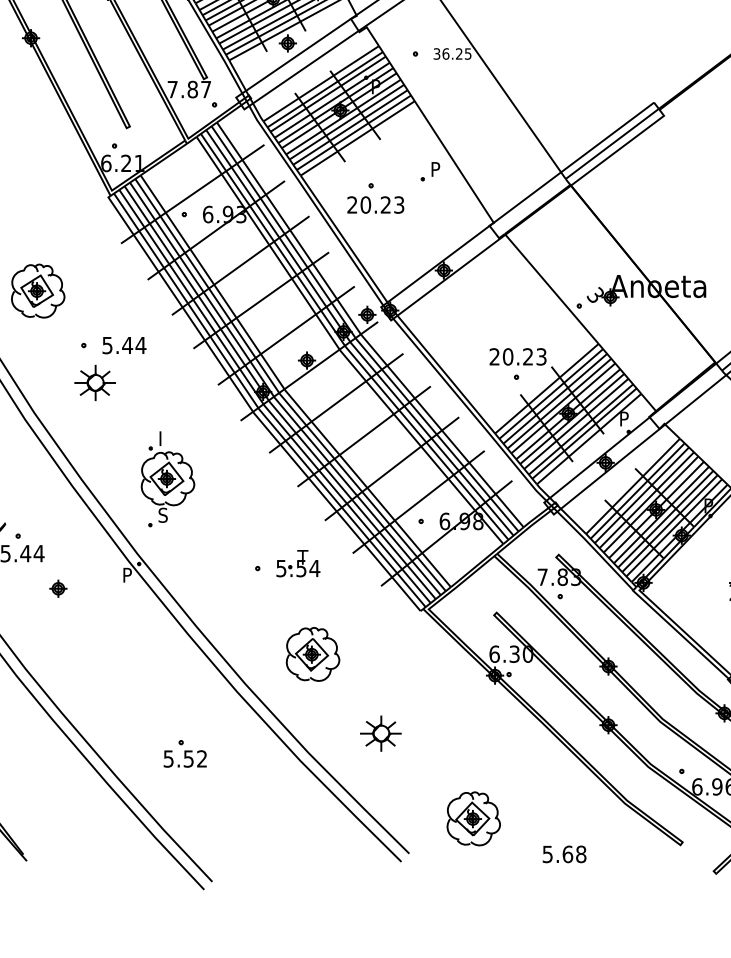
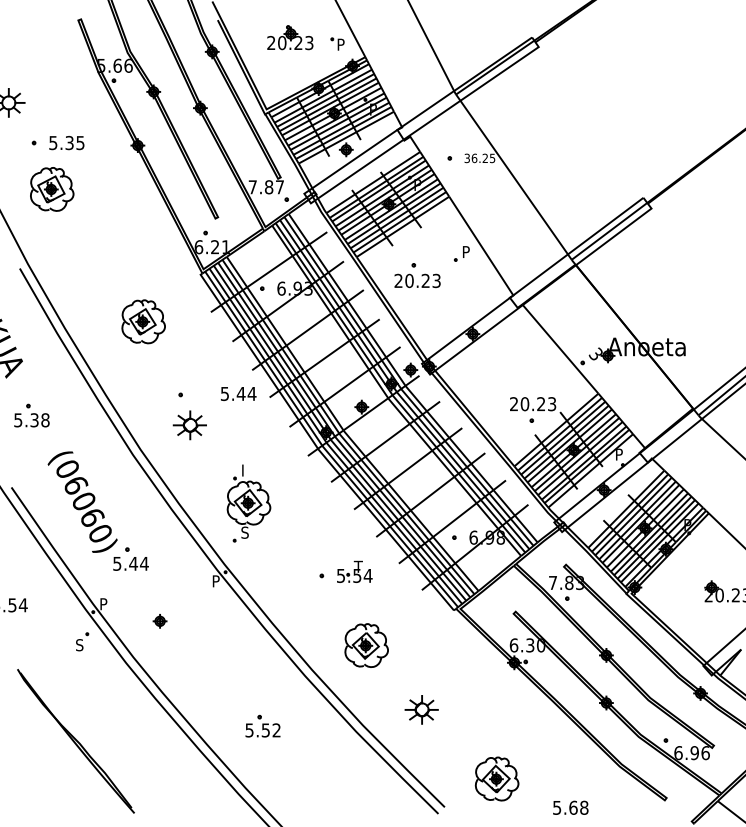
part: (37, 290) -> (143, 321), moved
text: (124, 344) -> (238, 393), moved
part: (57, 588) -> (159, 621), moved

